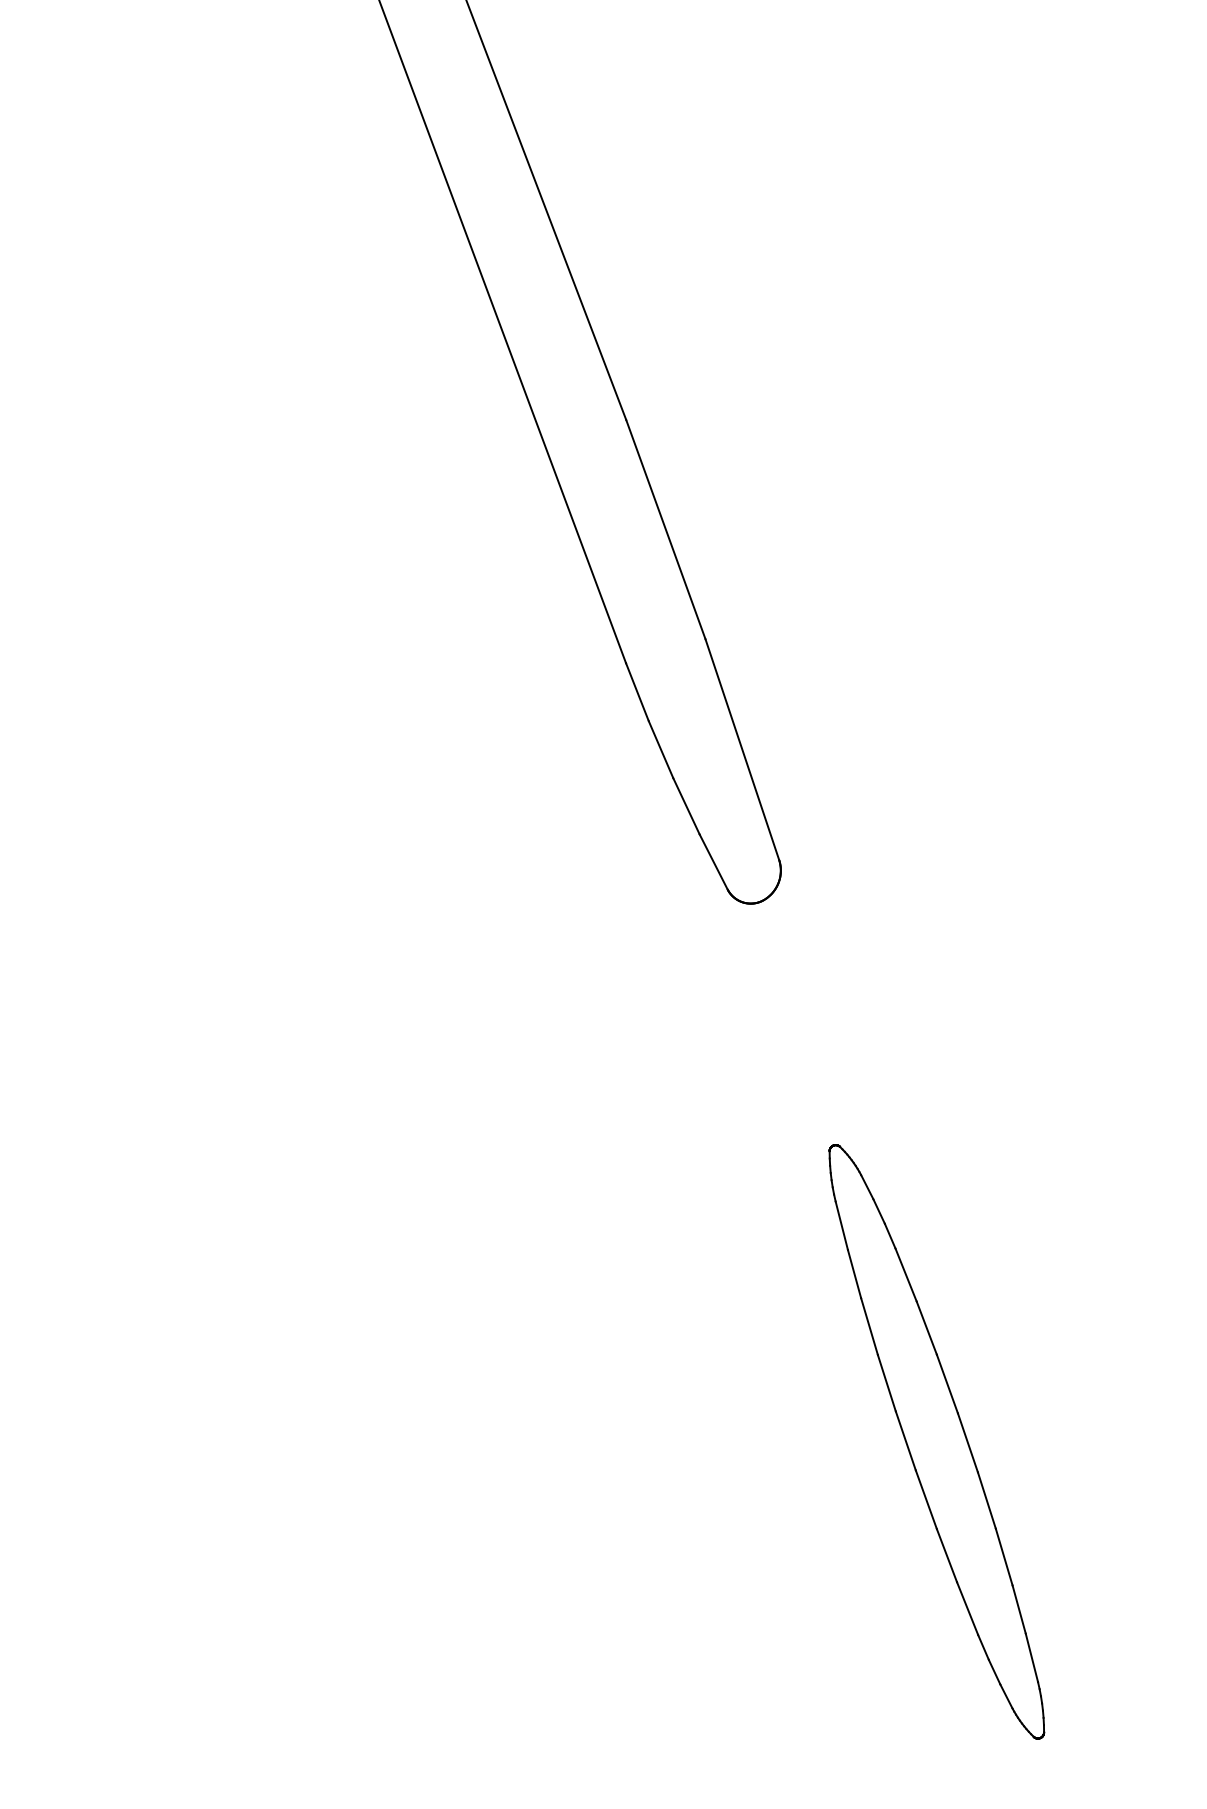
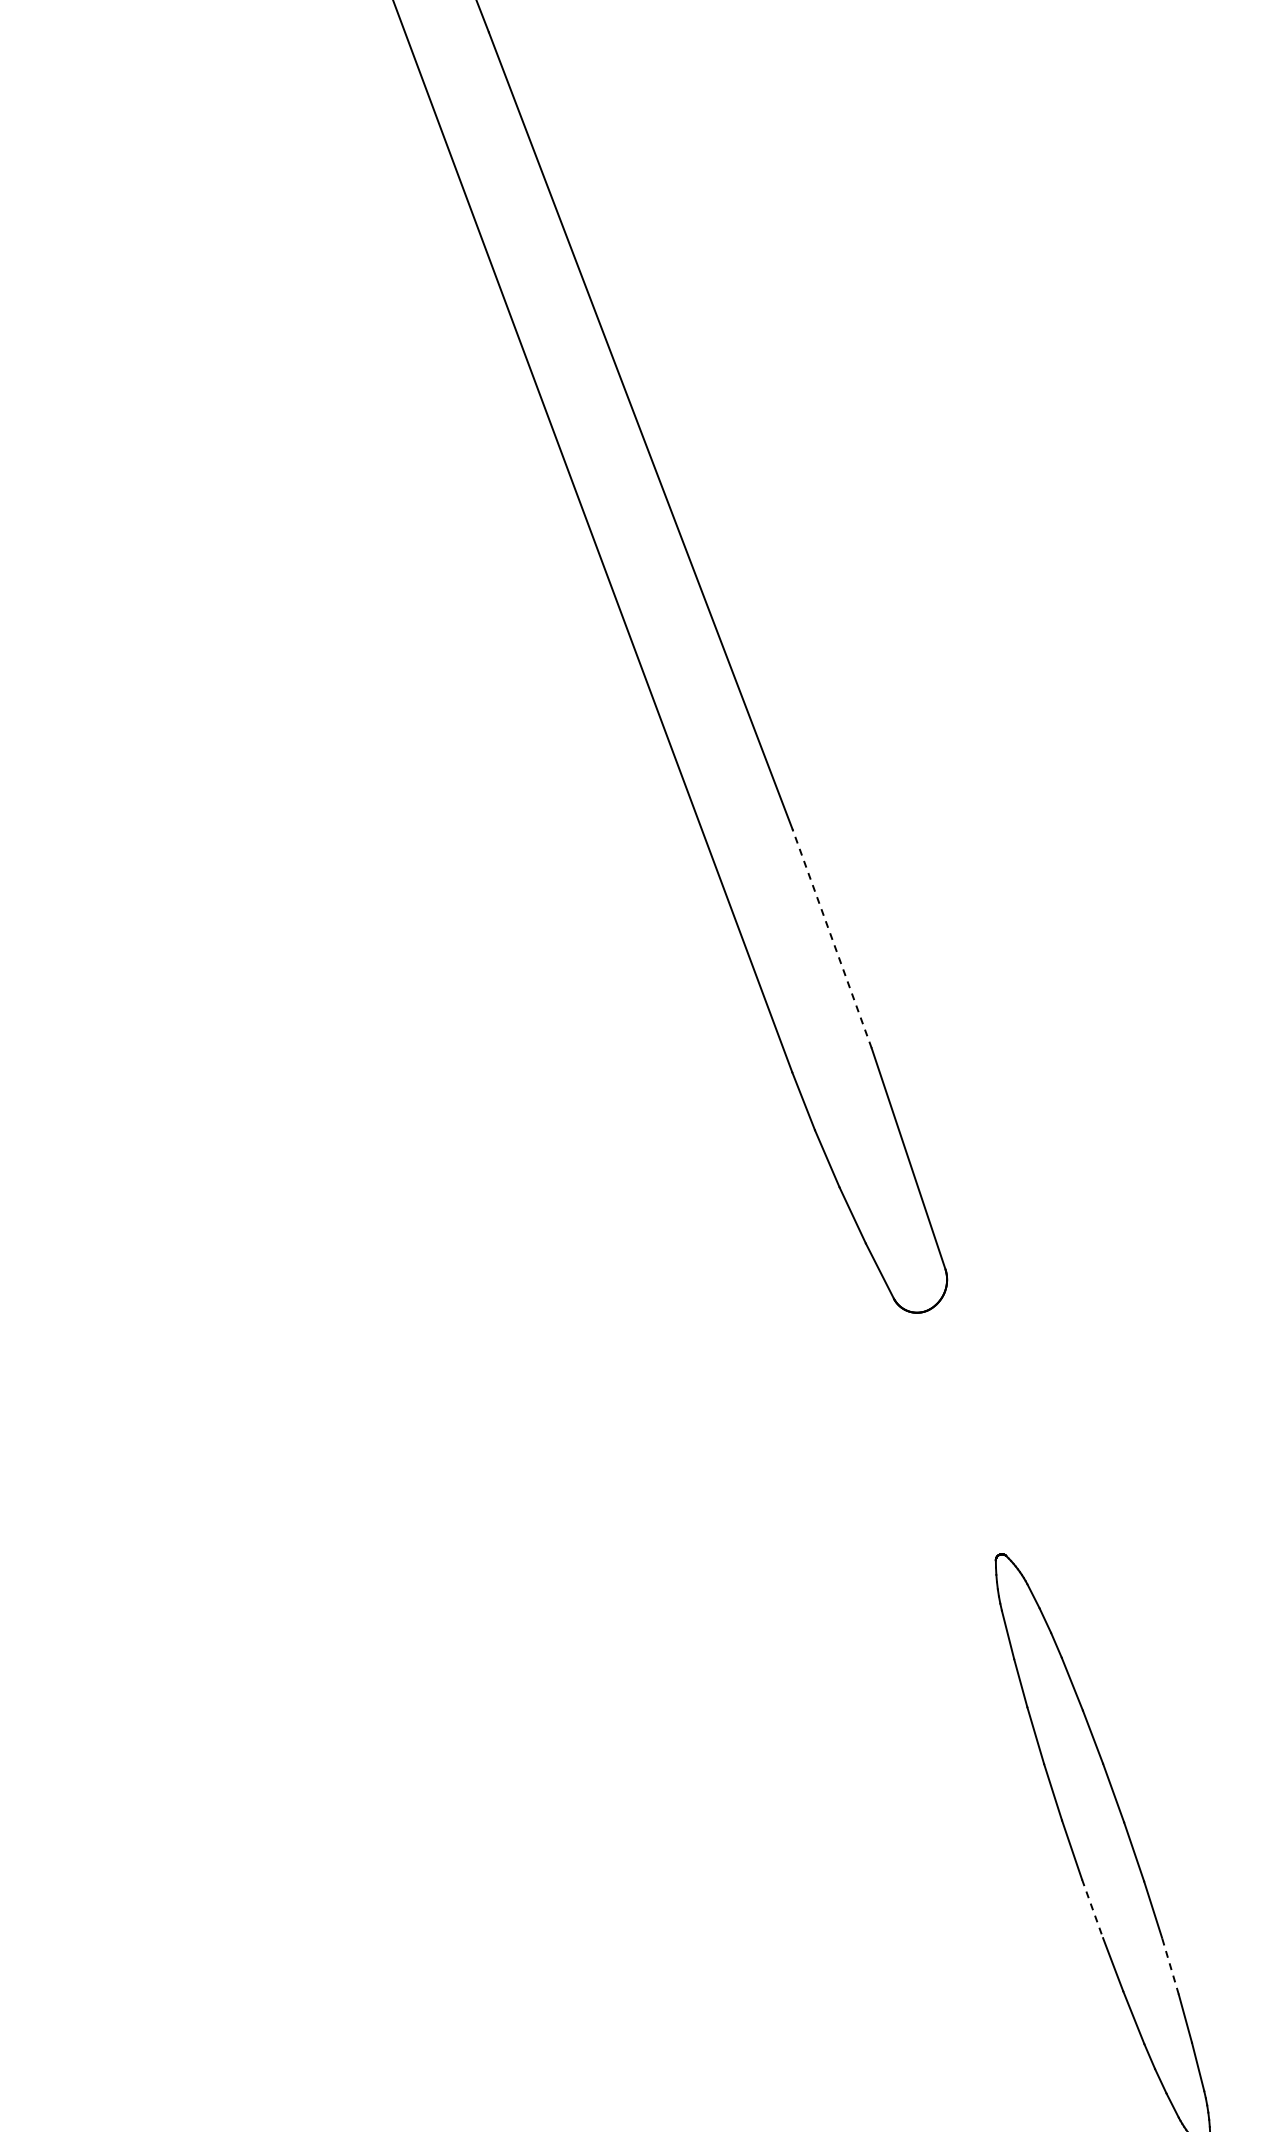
line: (666, 529) -> (832, 938), solid -> dashed
line: (926, 1500) -> (1092, 1909), solid -> dashed
line: (1004, 1557) -> (1170, 1966), solid -> dashed

